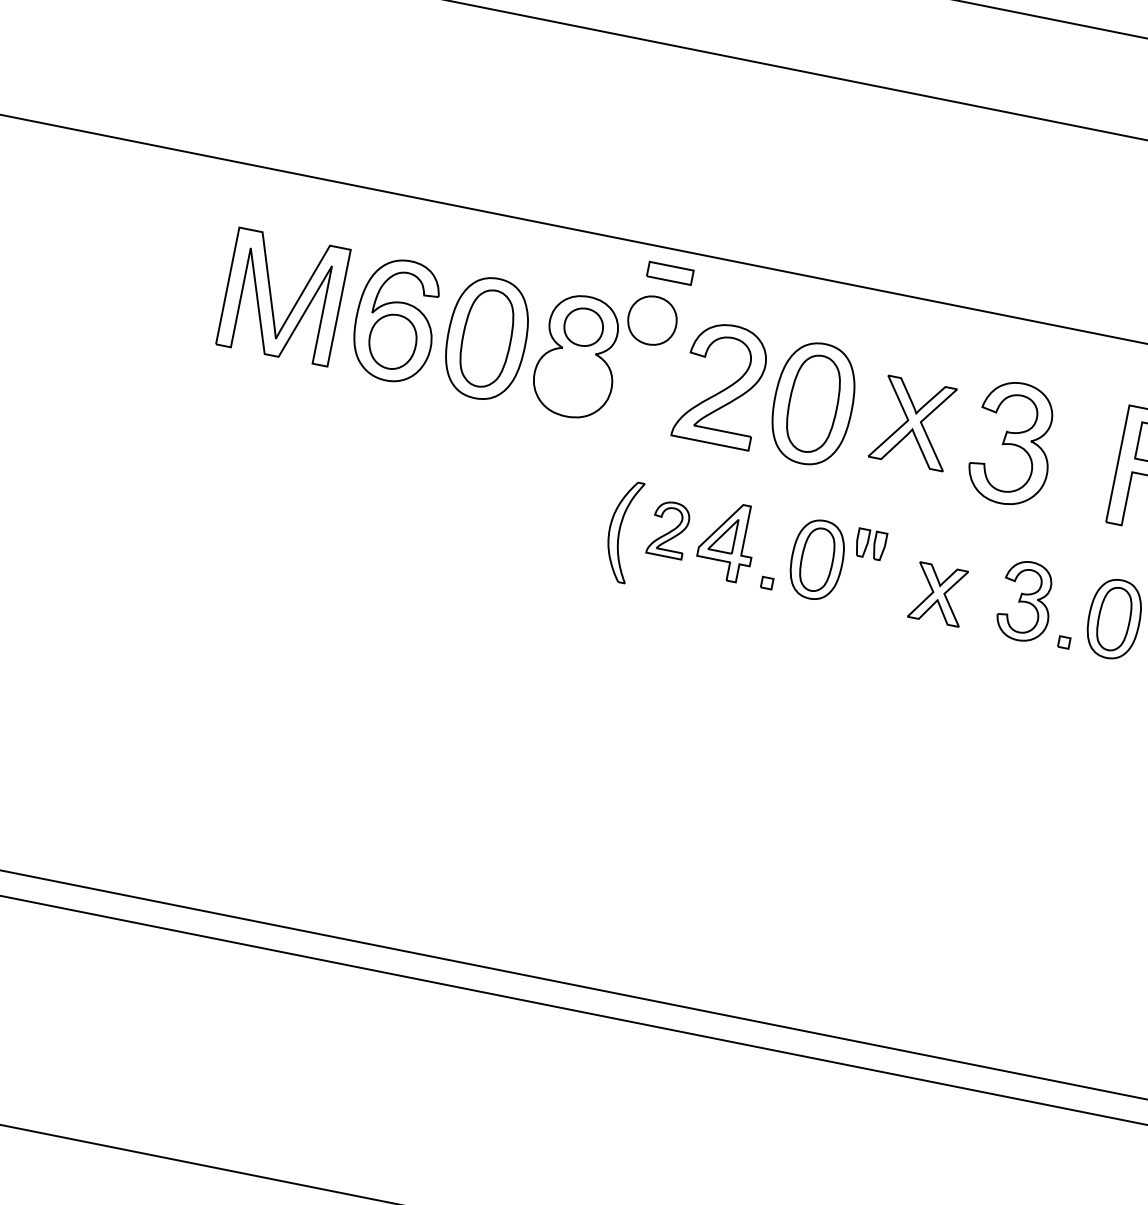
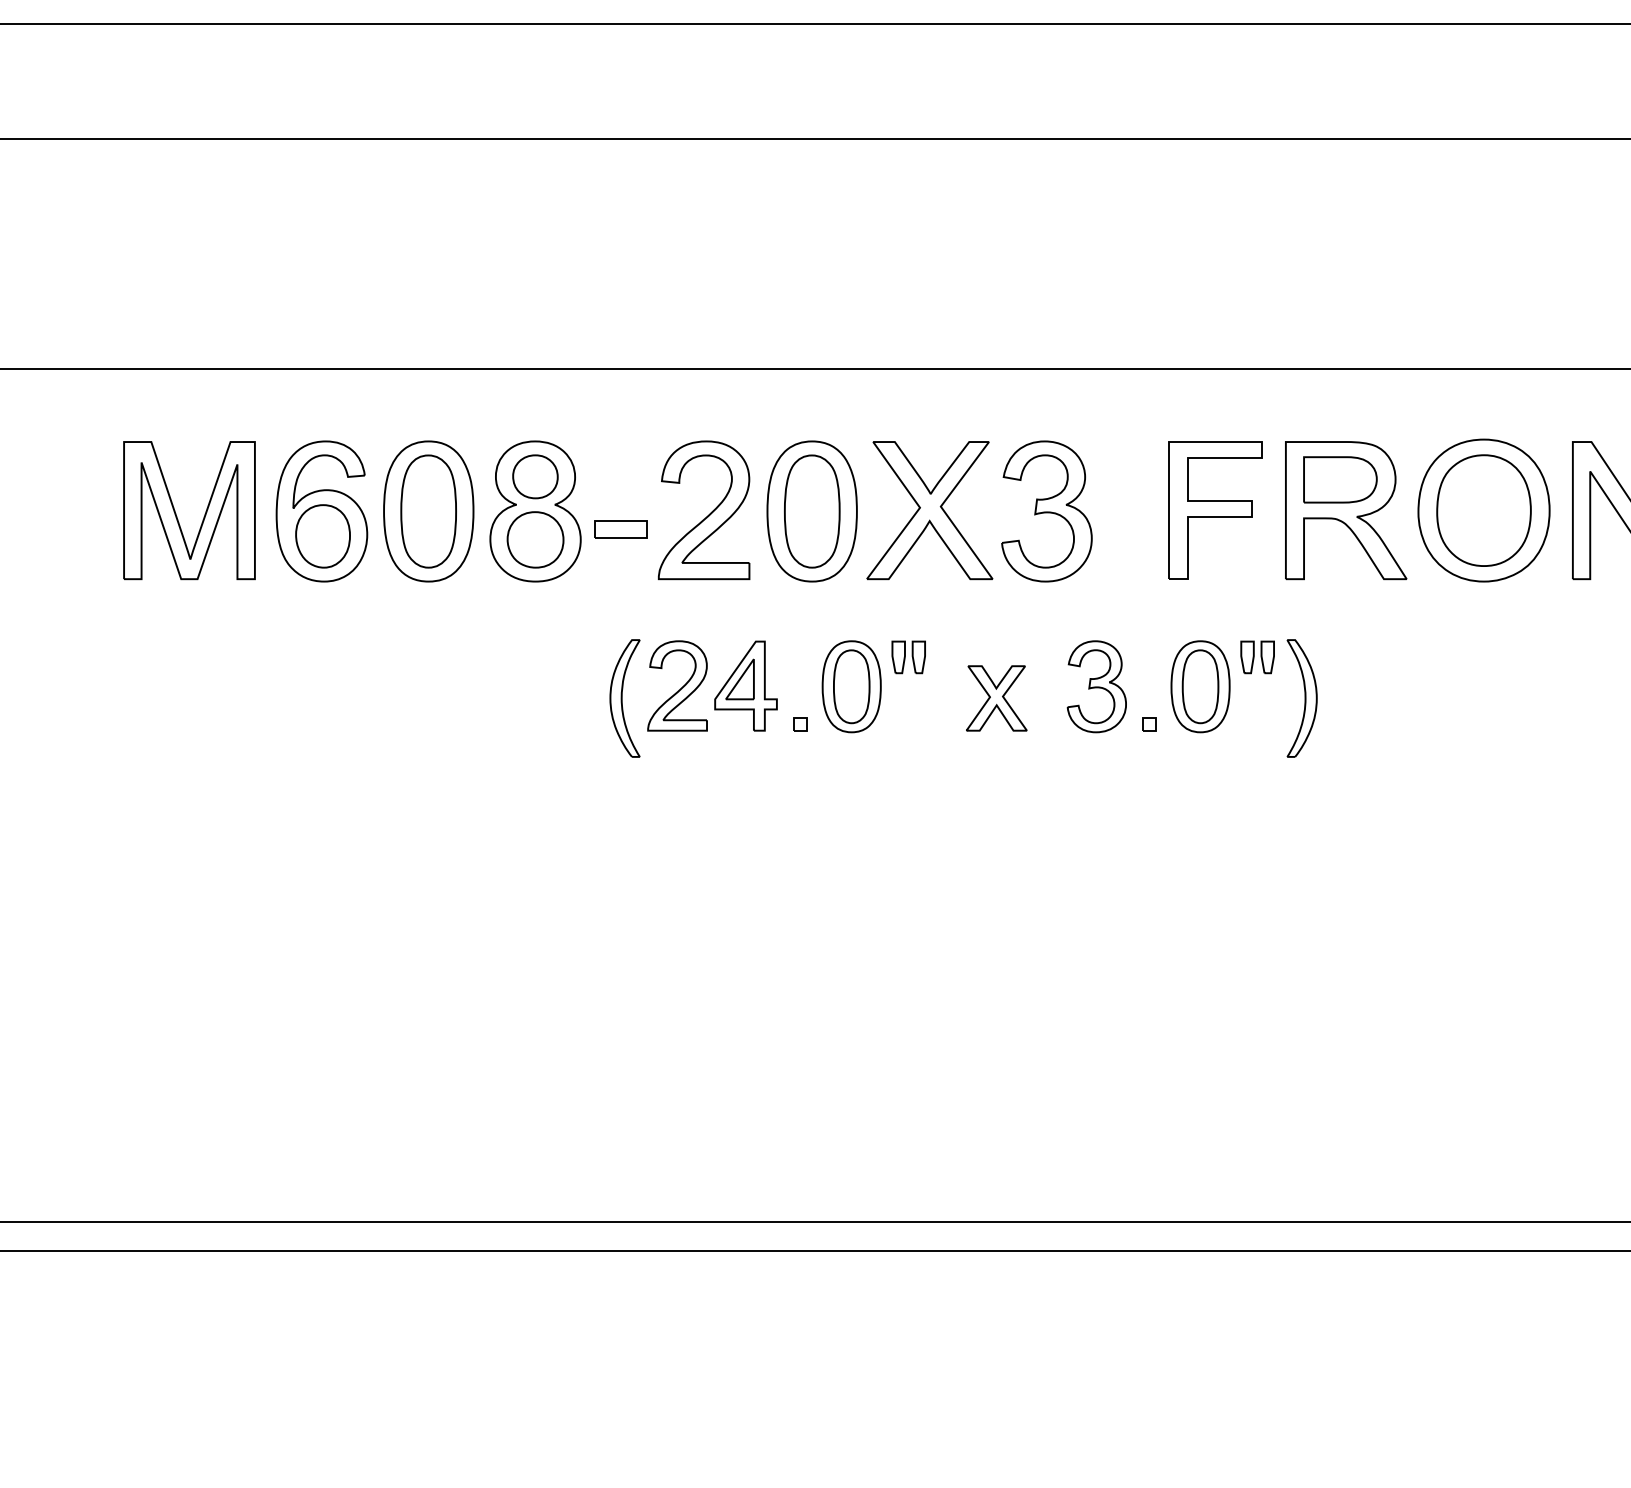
part: (669, 273) -> (620, 529), moved
part: (652, 320) -> (535, 539), moved
part: (913, 422) -> (929, 510), size x1.43
part: (669, 529) -> (677, 685), size x1.43

